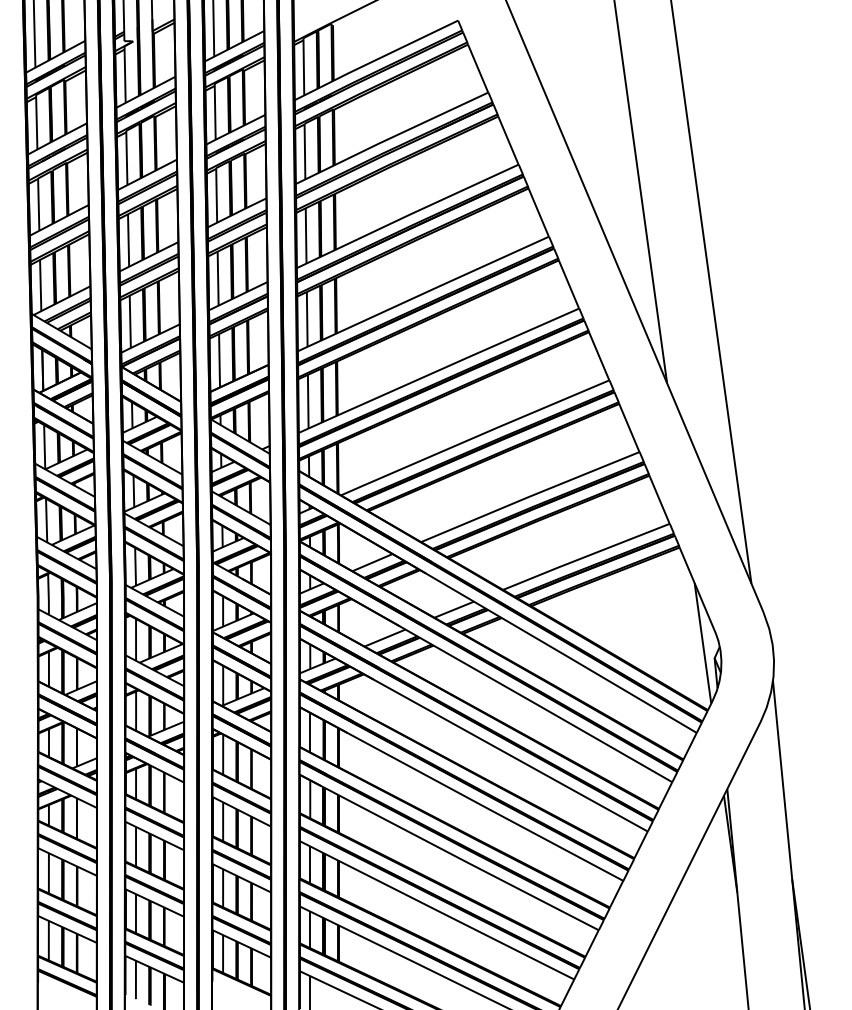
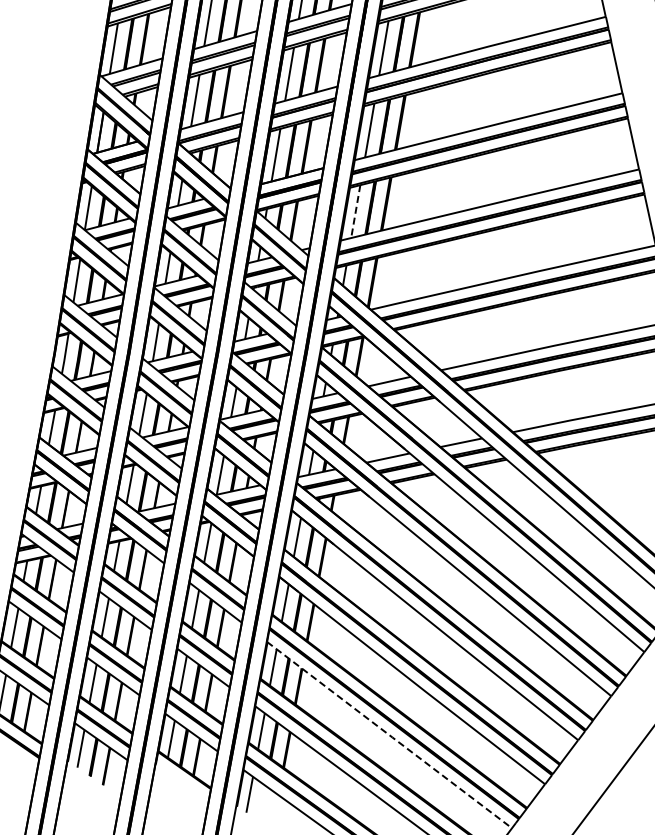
line: (308, 401) -> (356, 211), solid -> dashed
line: (437, 910) -> (390, 735), solid -> dashed

